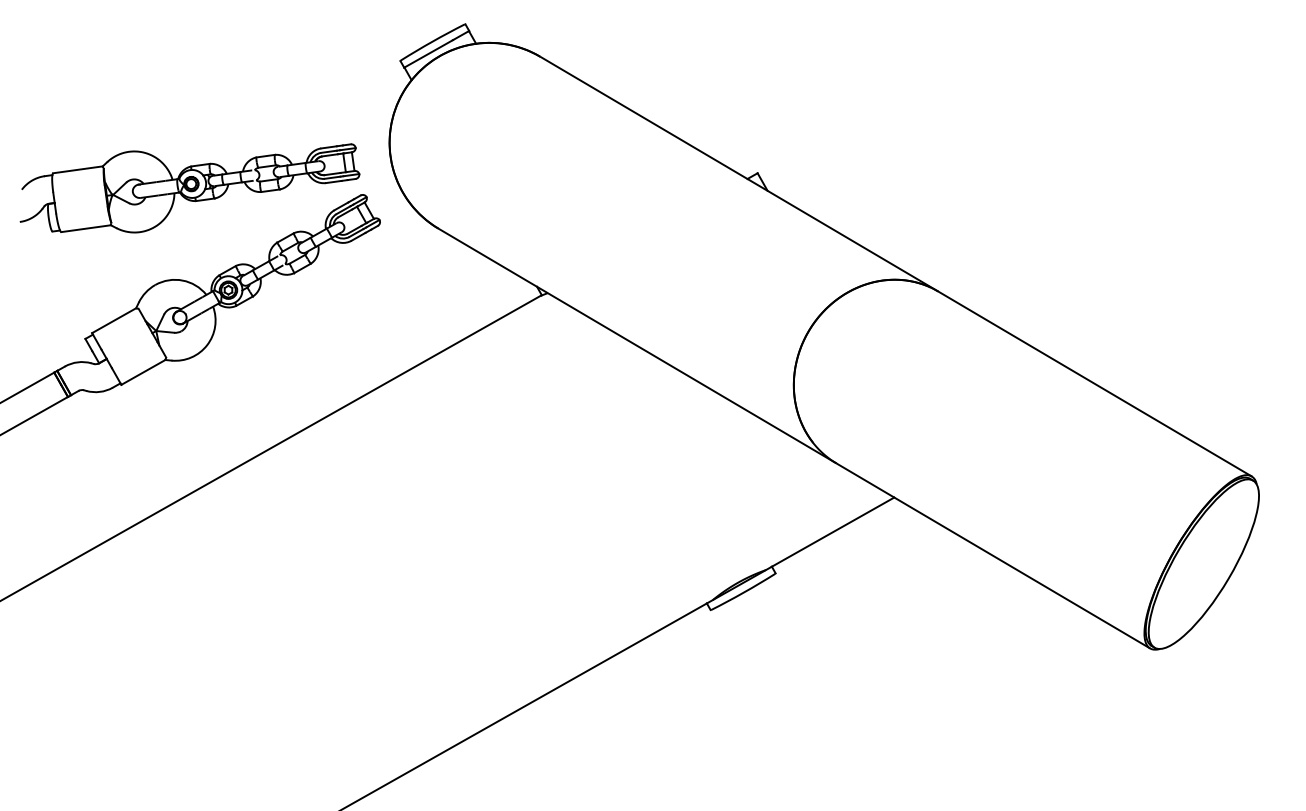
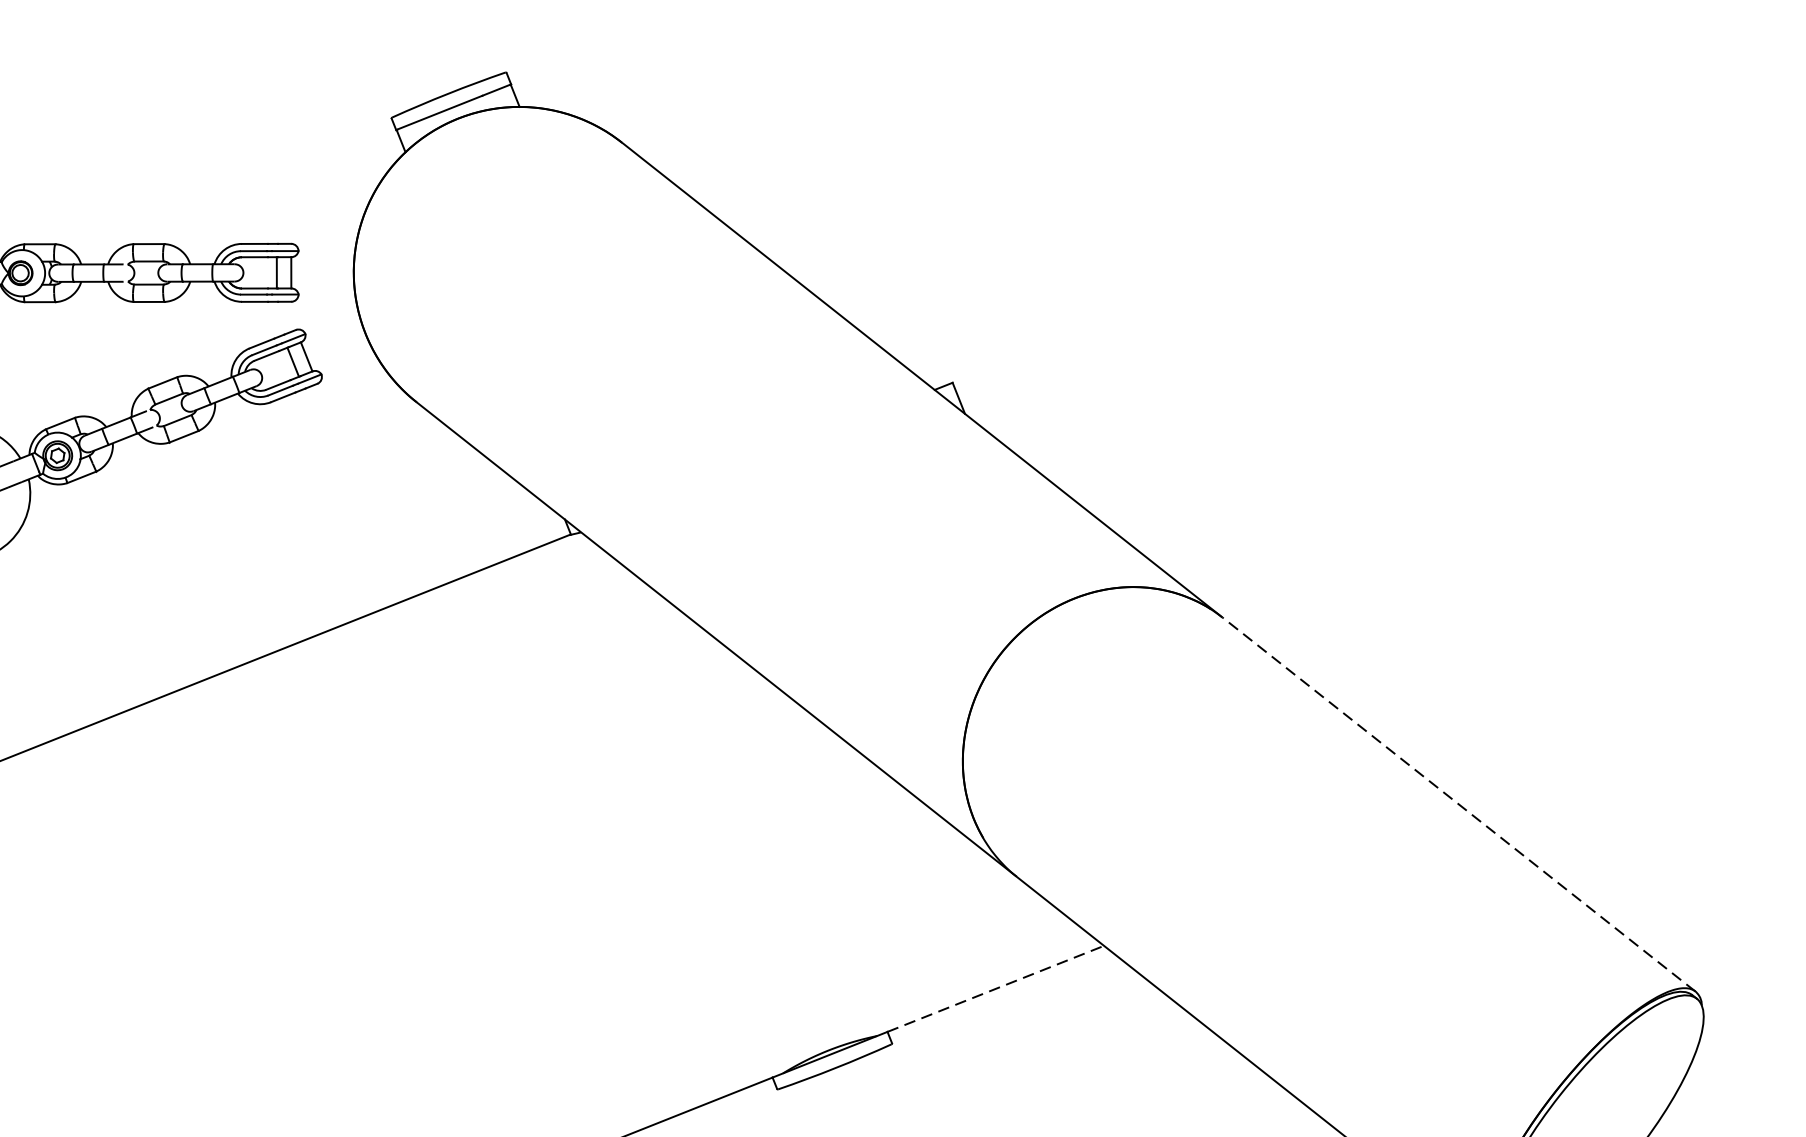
line: (1094, 383) -> (1458, 803), solid -> dashed
line: (833, 531) -> (996, 987), solid -> dashed

